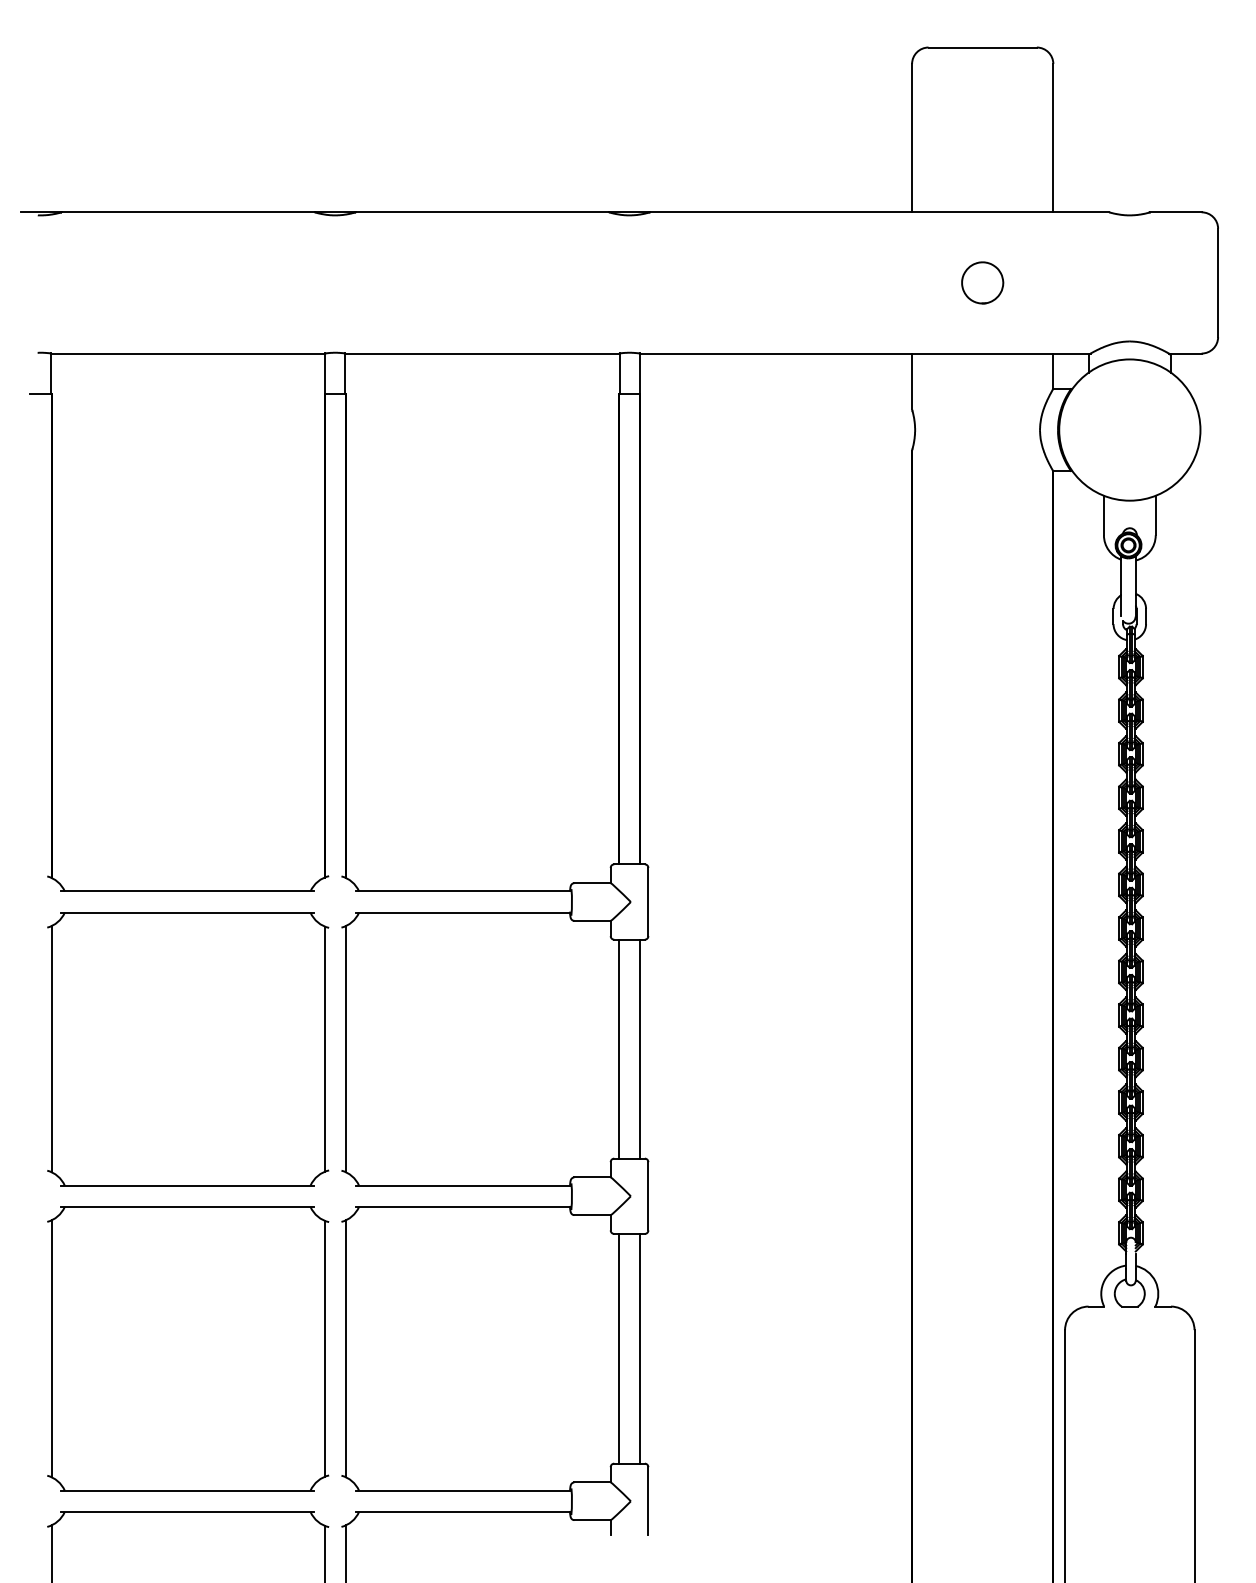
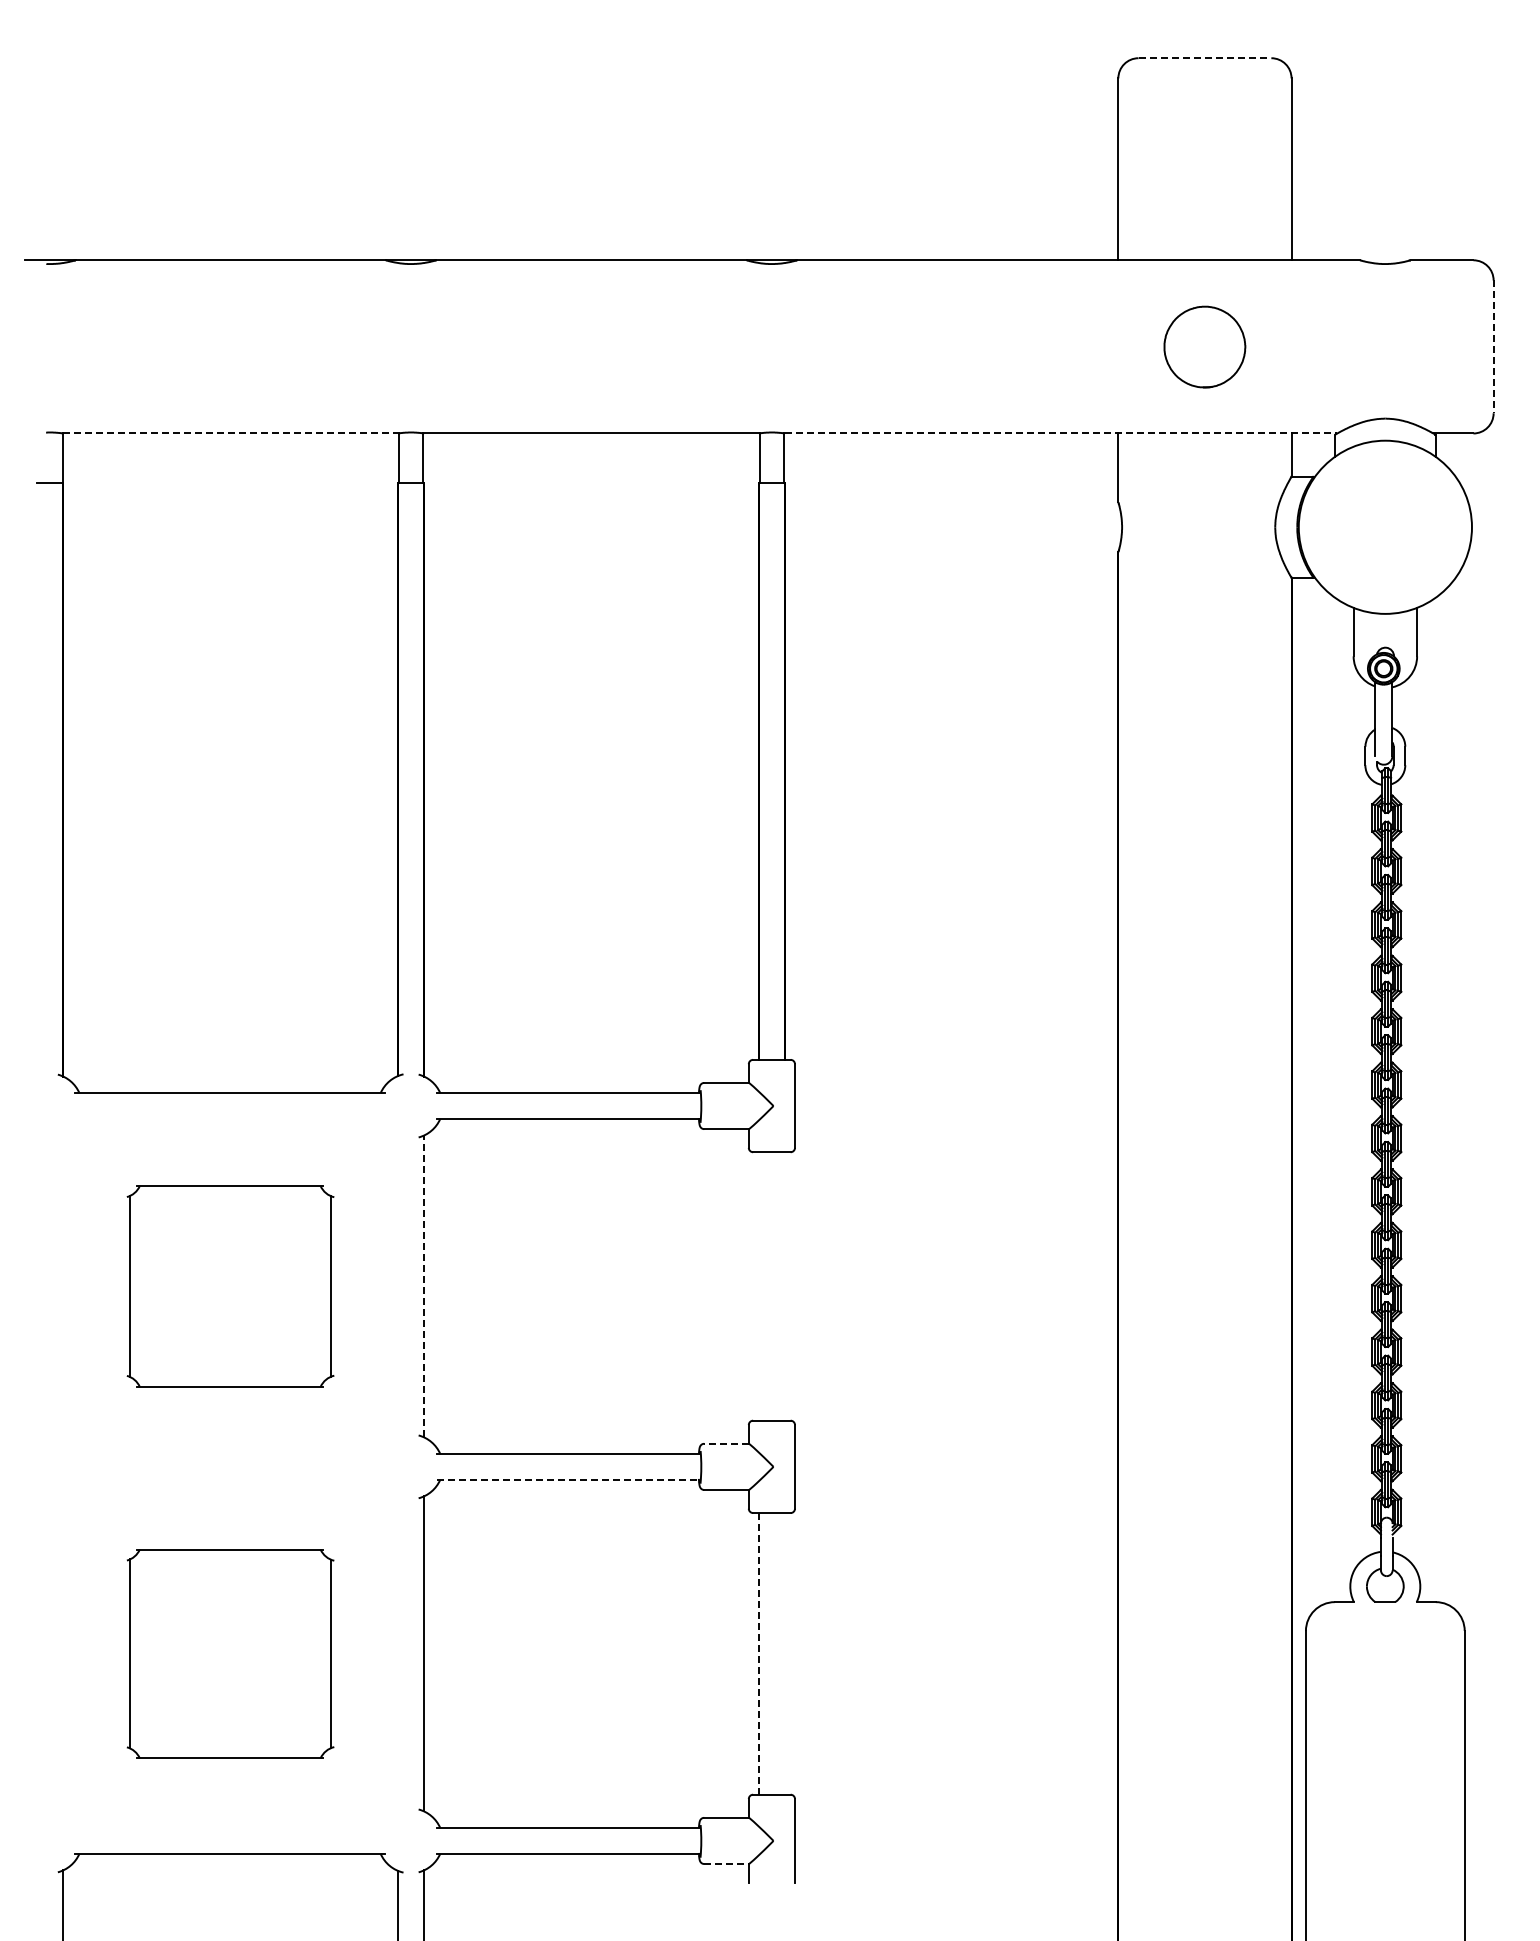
line: (983, 47) -> (1205, 58), solid -> dashed
part: (982, 282) -> (1204, 346), size x1.6
line: (1218, 283) -> (1493, 347), solid -> dashed
line: (188, 353) -> (230, 433), solid -> dashed
line: (865, 353) -> (1061, 433), solid -> dashed
part: (188, 1049) -> (230, 1286), size x0.6
line: (346, 1049) -> (424, 1286), solid -> dashed
line: (618, 1049) -> (758, 1286), removed
line: (639, 1049) -> (784, 1286), removed
line: (592, 1177) -> (726, 1443), solid -> dashed
line: (463, 1206) -> (568, 1479), solid -> dashed
part: (188, 1348) -> (230, 1653), size x0.6
line: (618, 1348) -> (758, 1653), solid -> dashed
line: (639, 1348) -> (784, 1653), removed
line: (593, 1520) -> (727, 1864), solid -> dashed

